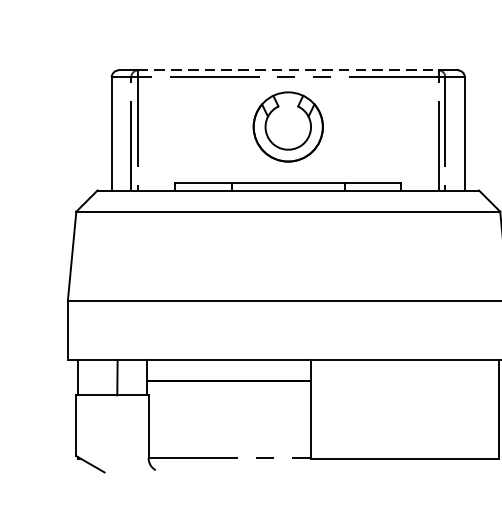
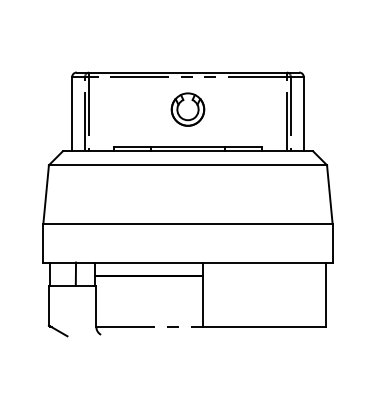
line: (287, 70) -> (187, 72), dashed -> solid
part: (287, 126) -> (187, 109), size x0.71

